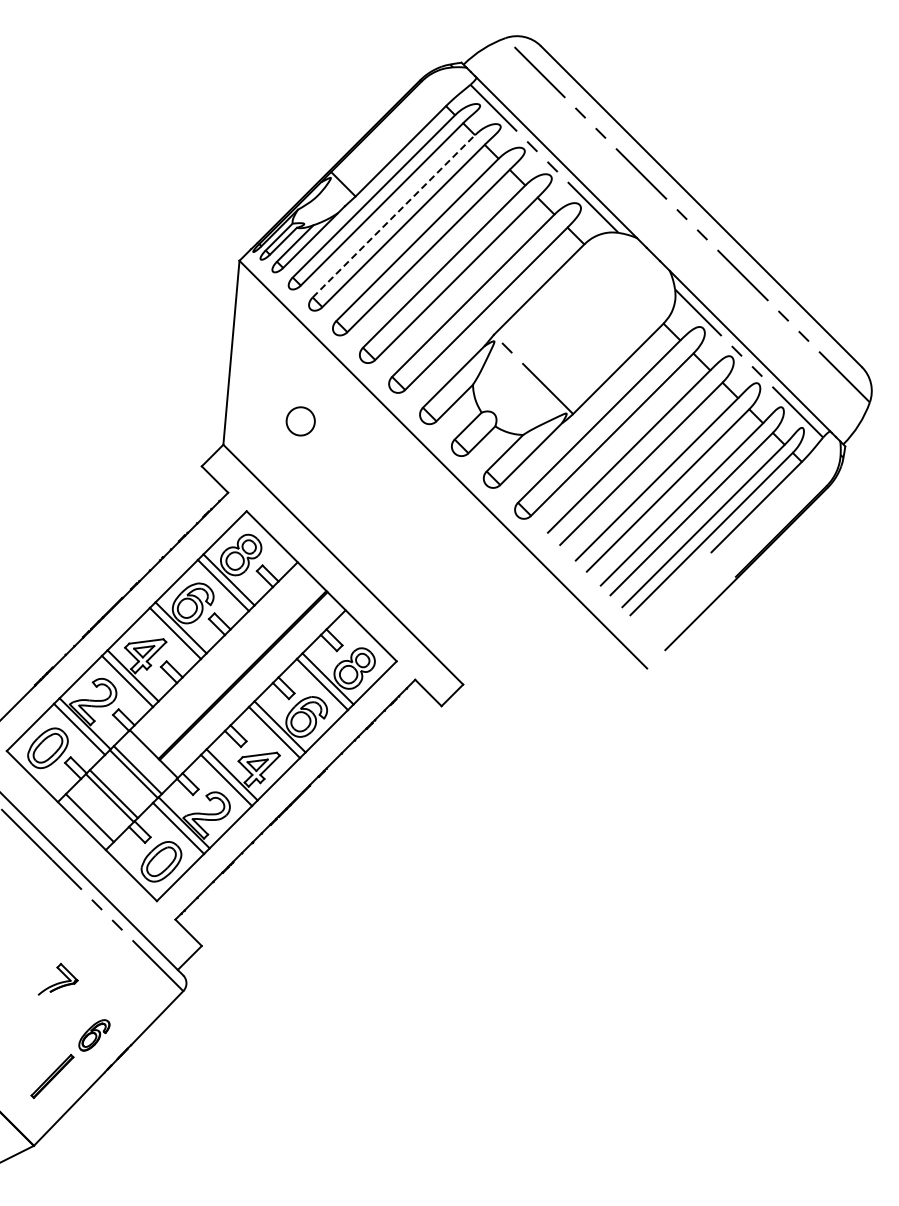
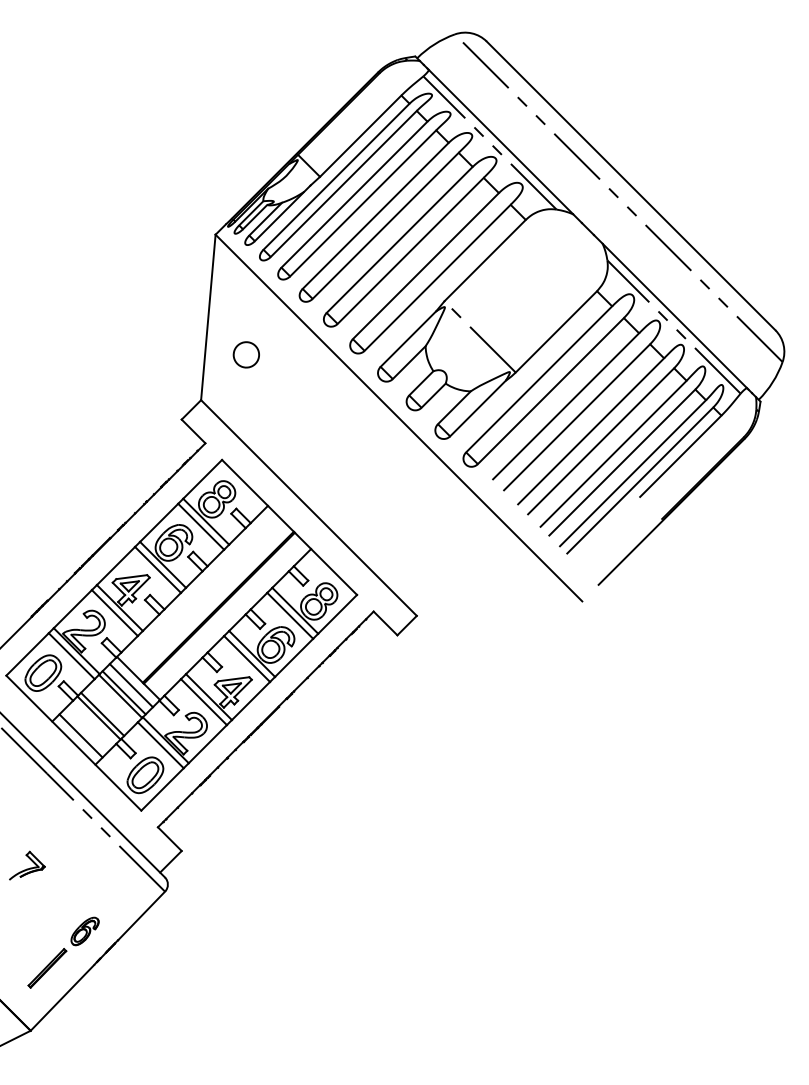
line: (393, 216) -> (354, 194), dashed -> solid
part: (300, 421) -> (246, 354), moved
line: (145, 762) -> (131, 685), added
part: (57, 979) -> (26, 865), moved

